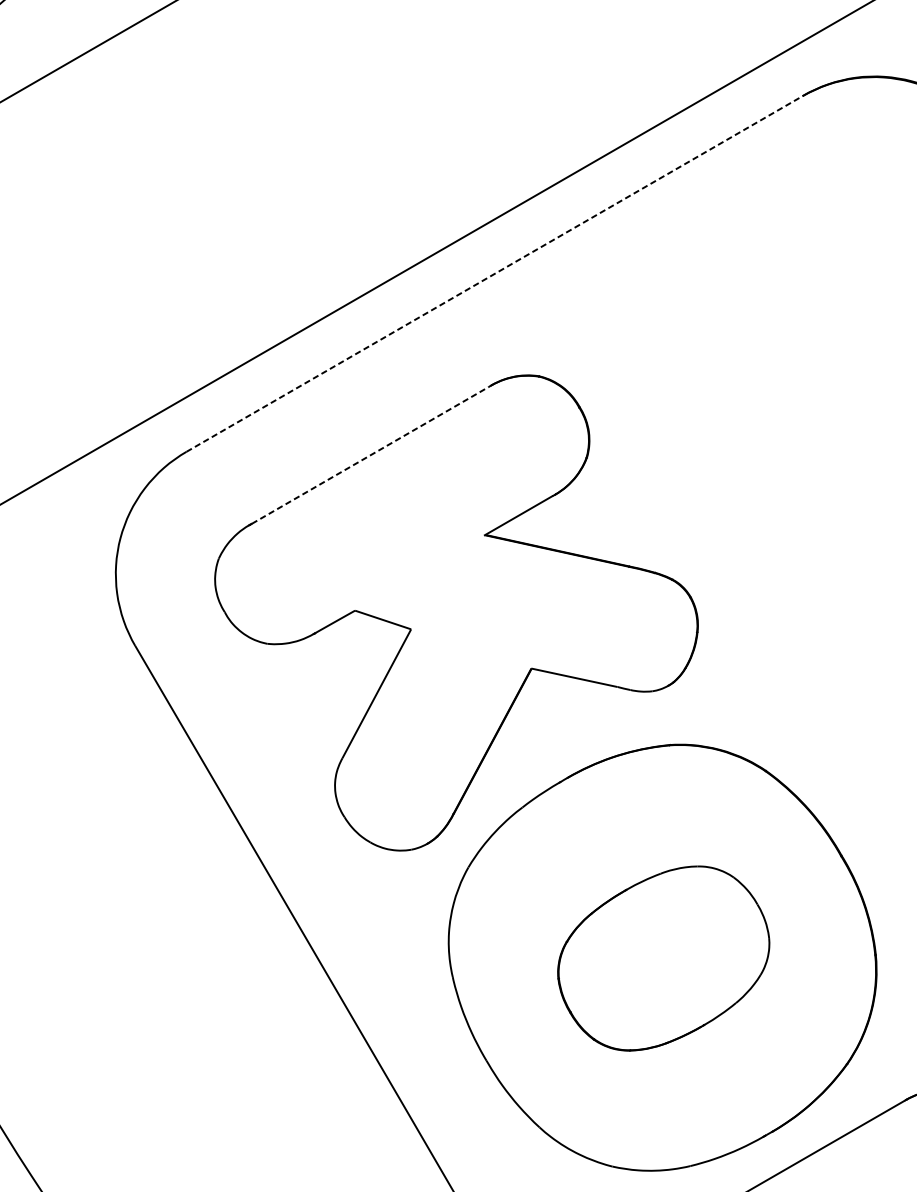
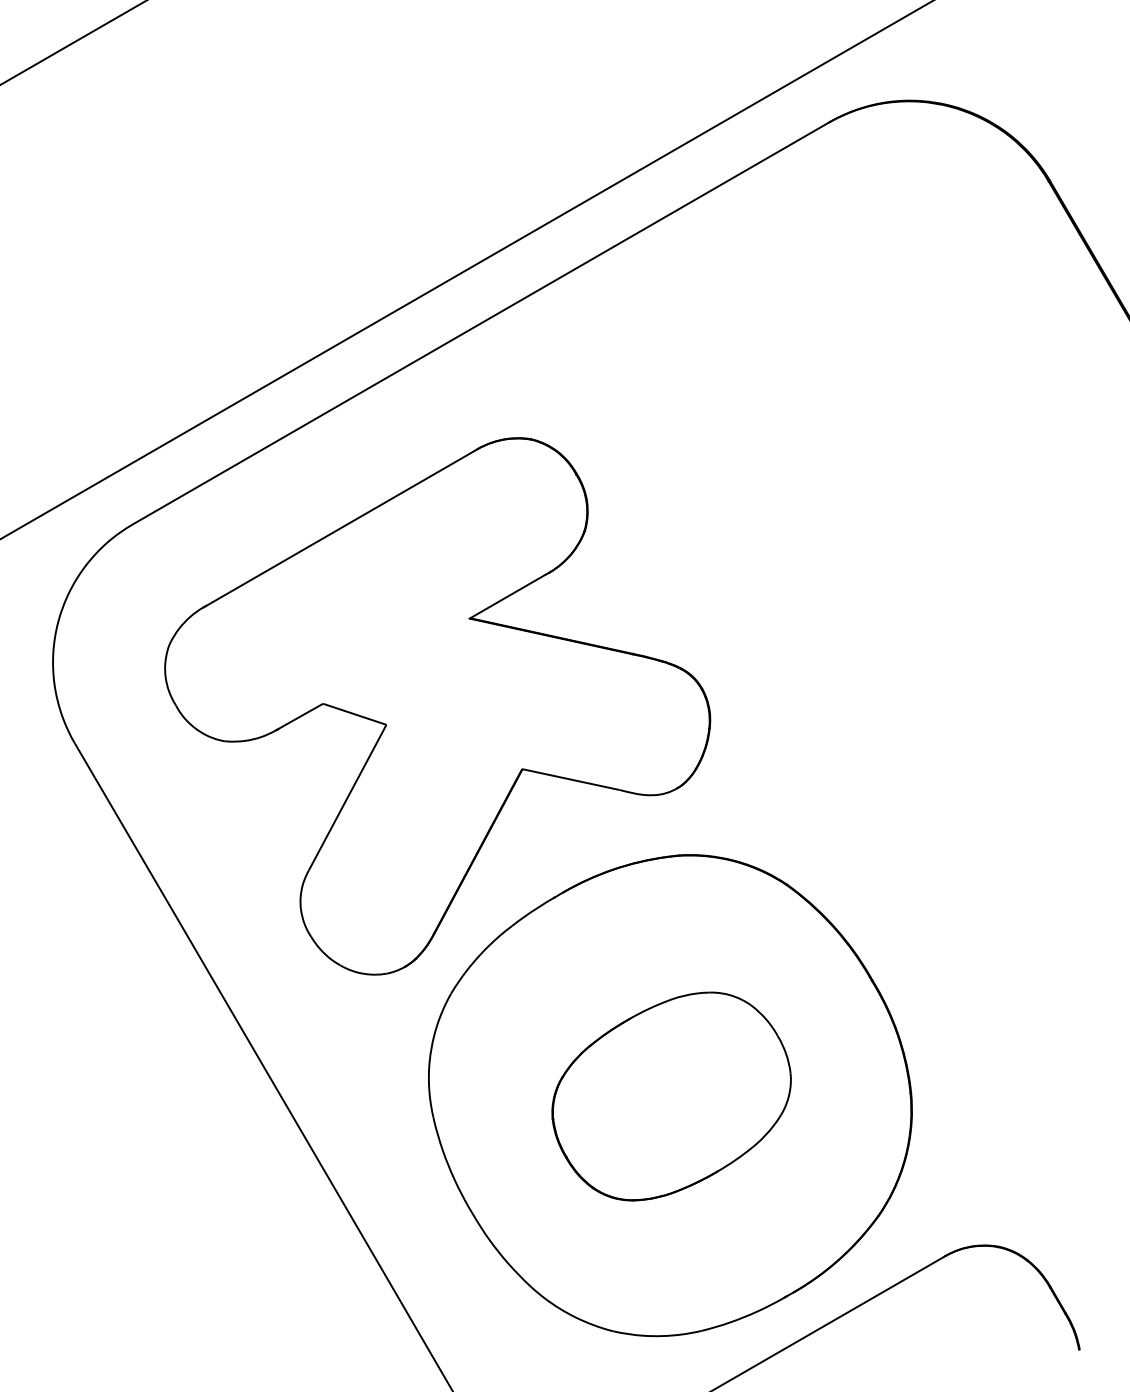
line: (495, 273) -> (481, 323), dashed -> solid
line: (370, 455) -> (340, 528), dashed -> solid

